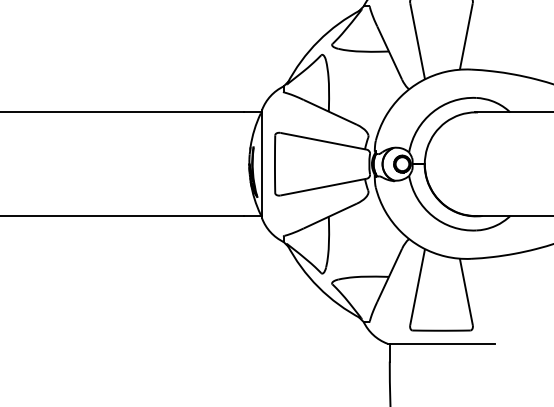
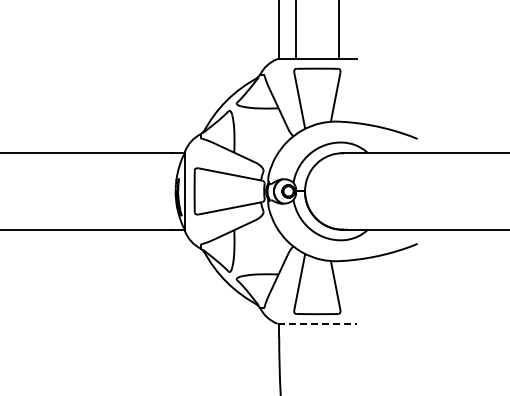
line: (441, 343) -> (317, 323), solid -> dashed

